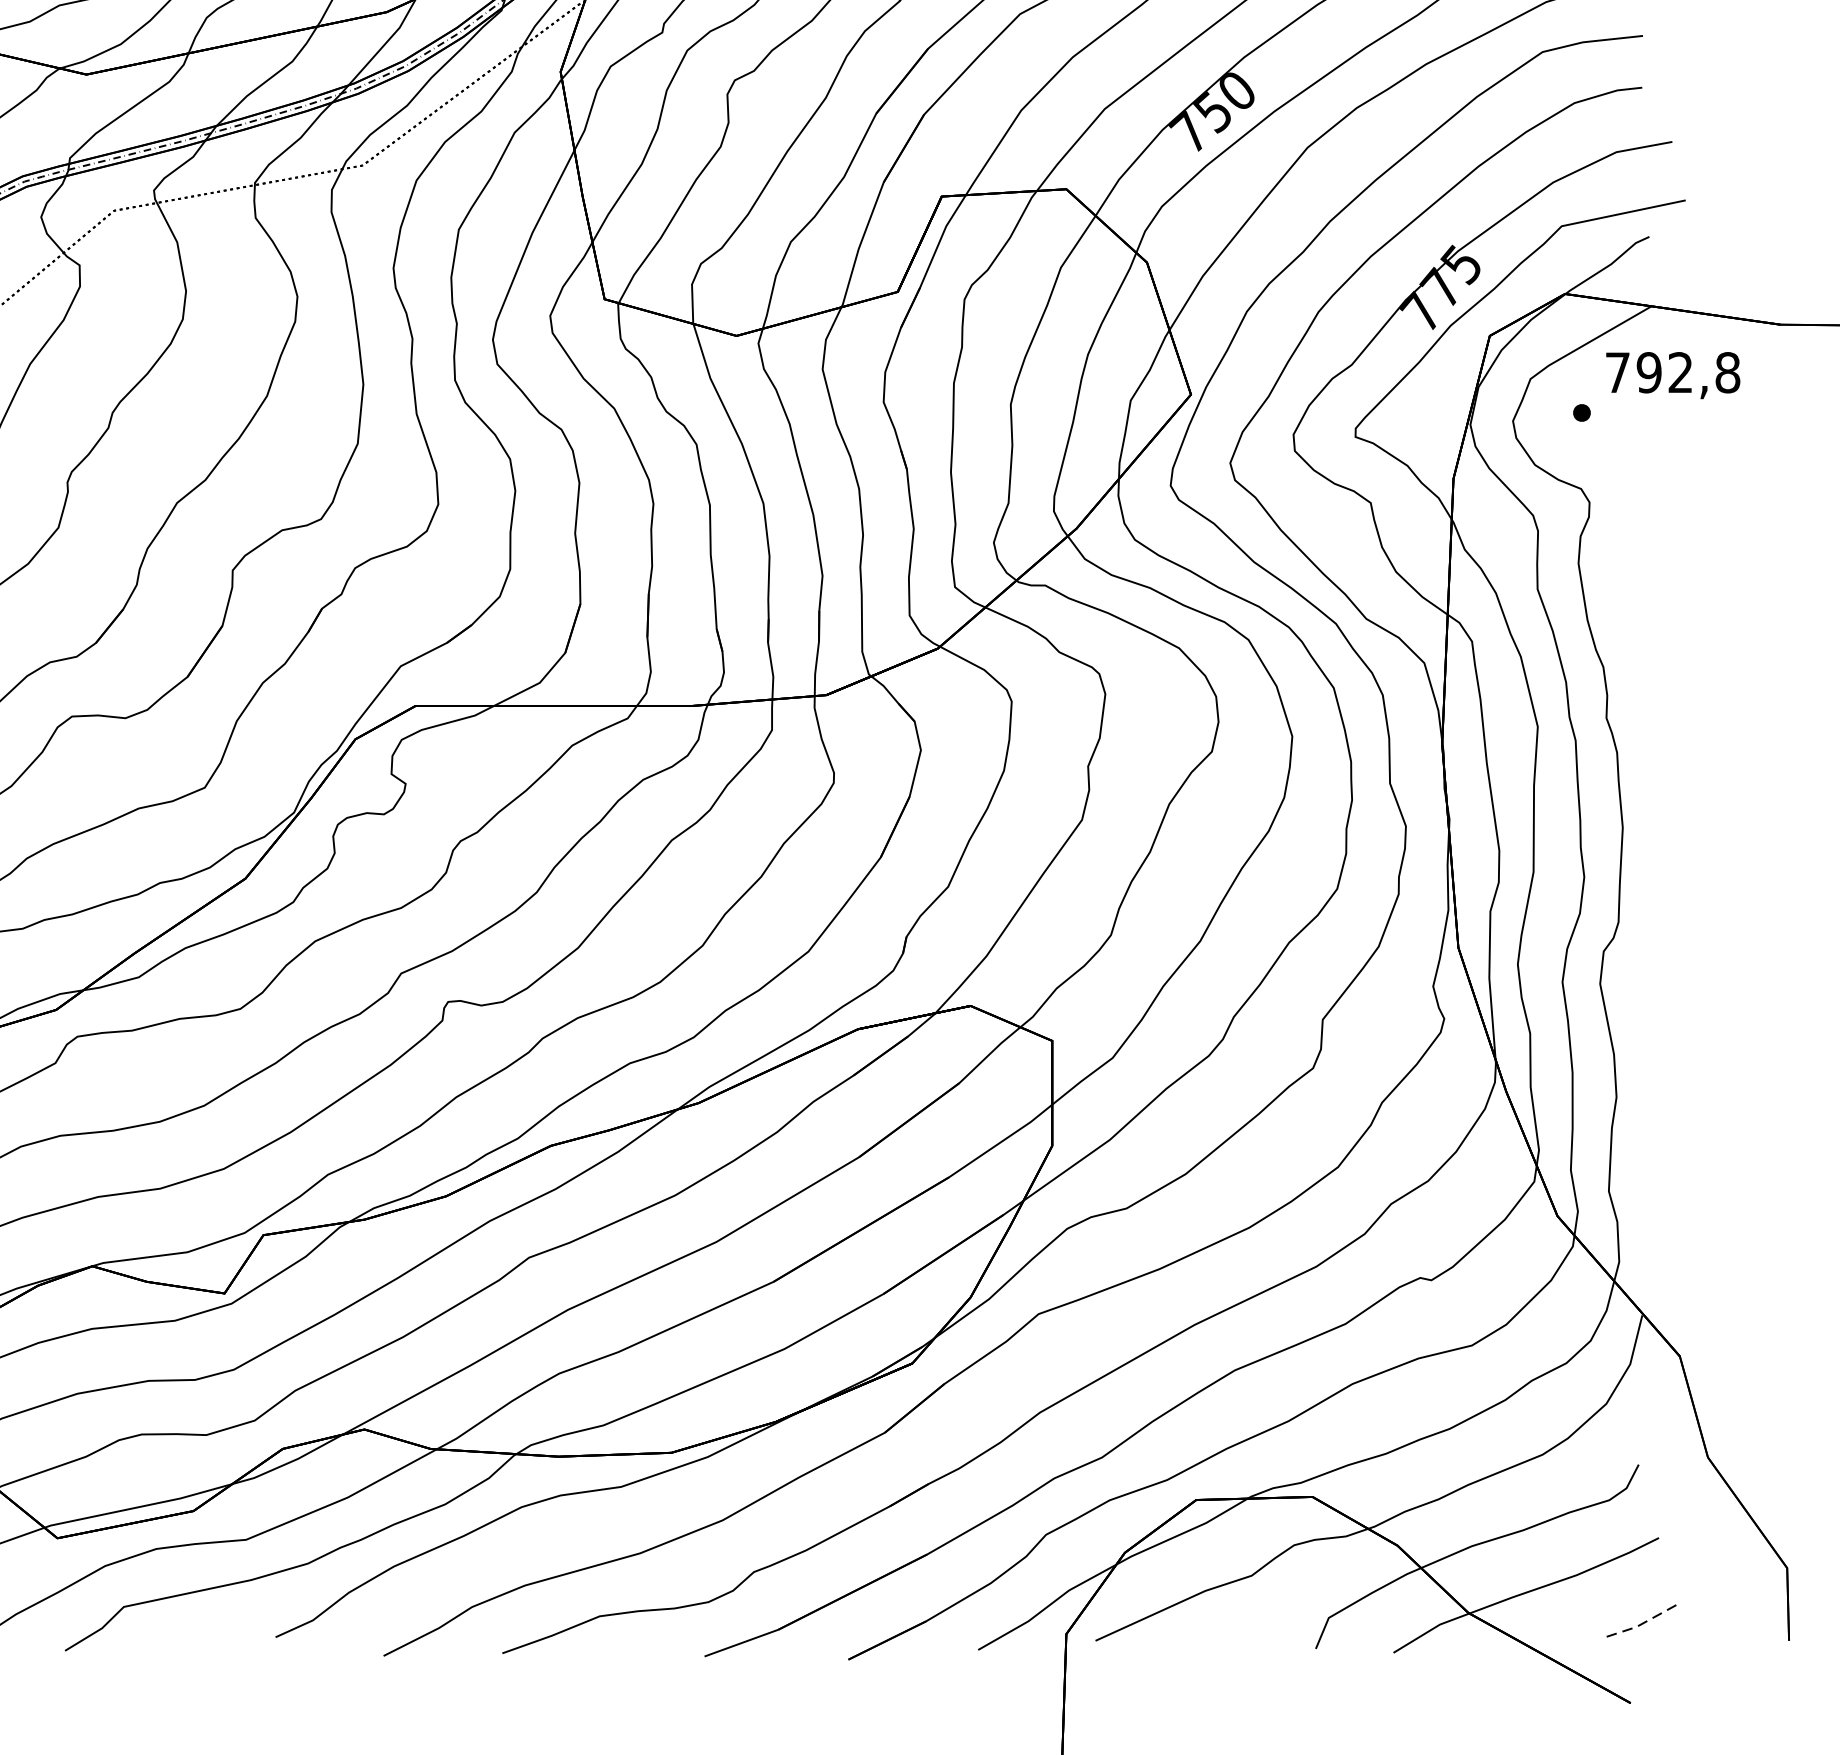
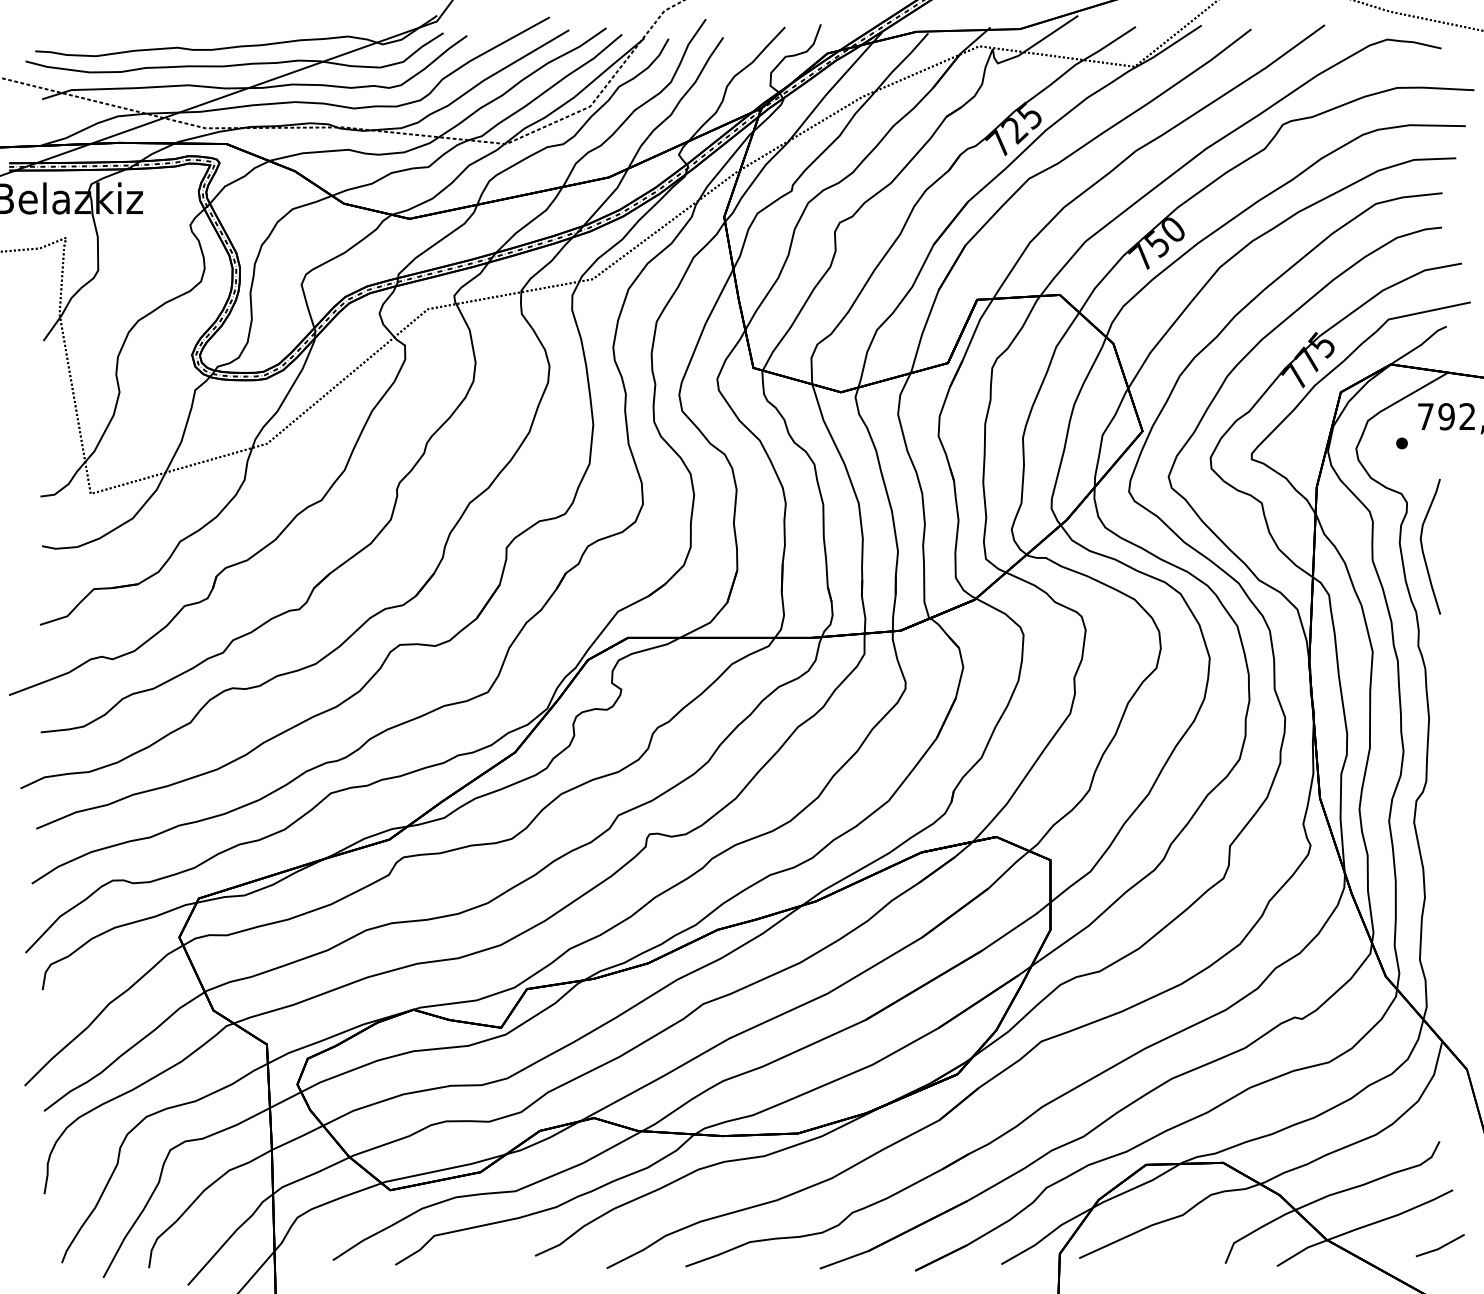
curve: (1614, 571) -> (1423, 548), added
line: (1639, 1624) -> (1440, 1247), dashed -> solid

